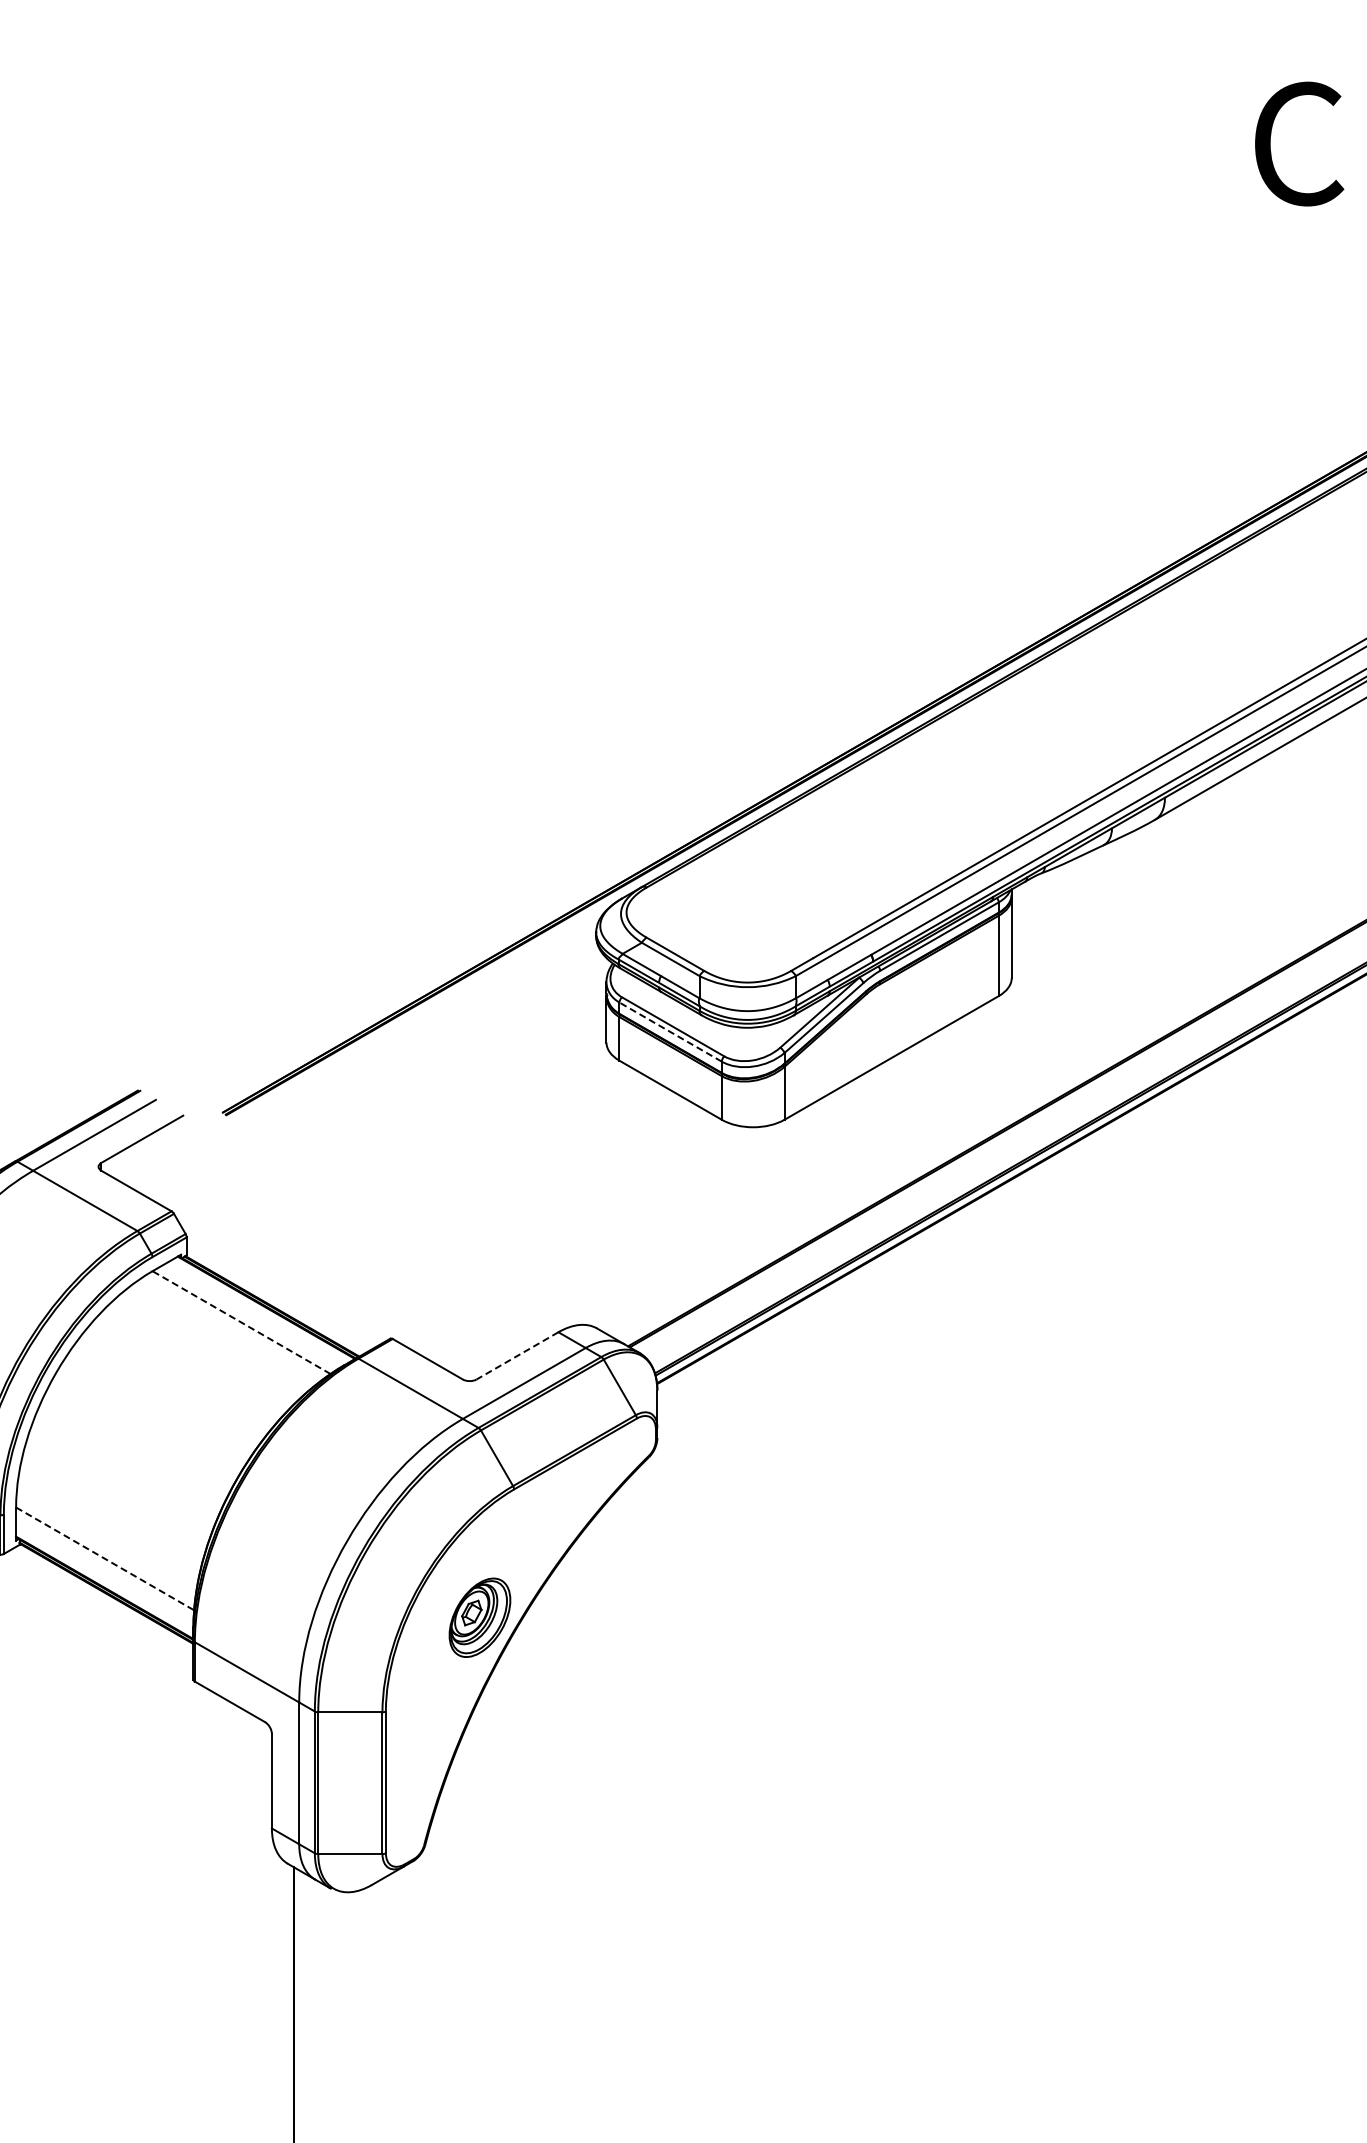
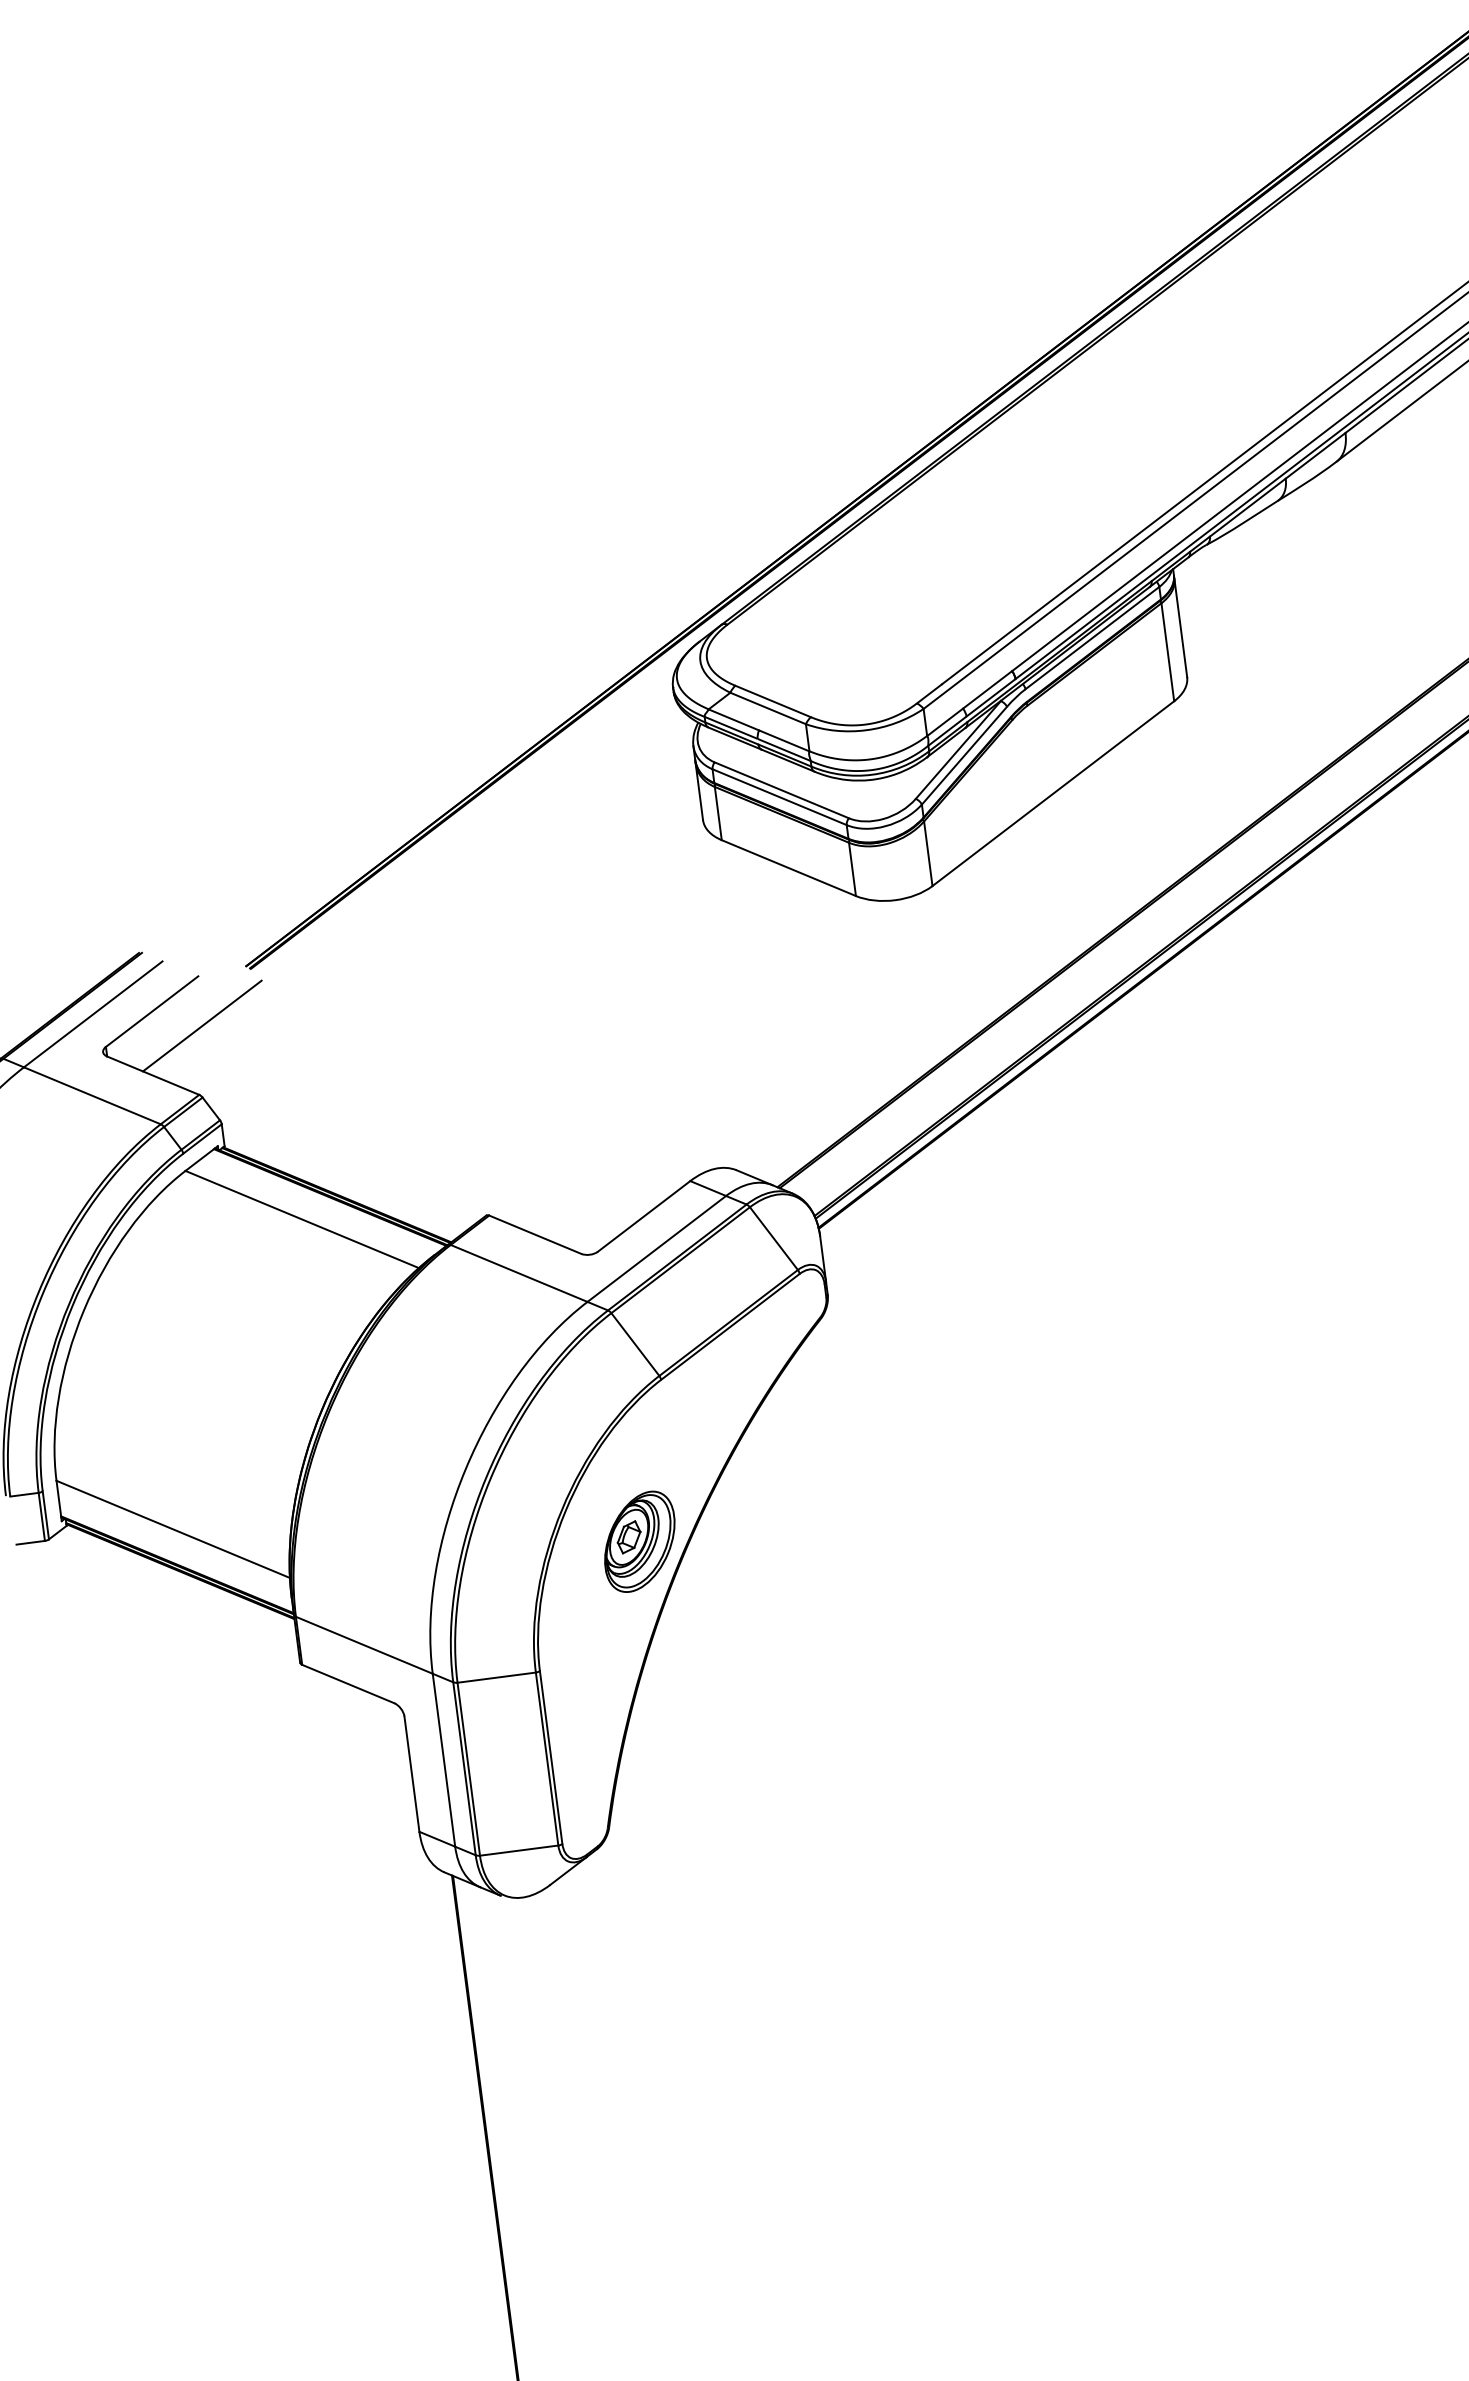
line: (670, 1031) -> (779, 796), dashed -> solid
line: (180, 1155) -> (201, 1025), added
line: (241, 1322) -> (302, 1219), dashed -> solid
line: (517, 1356) -> (644, 1217), dashed -> solid
line: (105, 1558) -> (173, 1528), dashed -> solid

